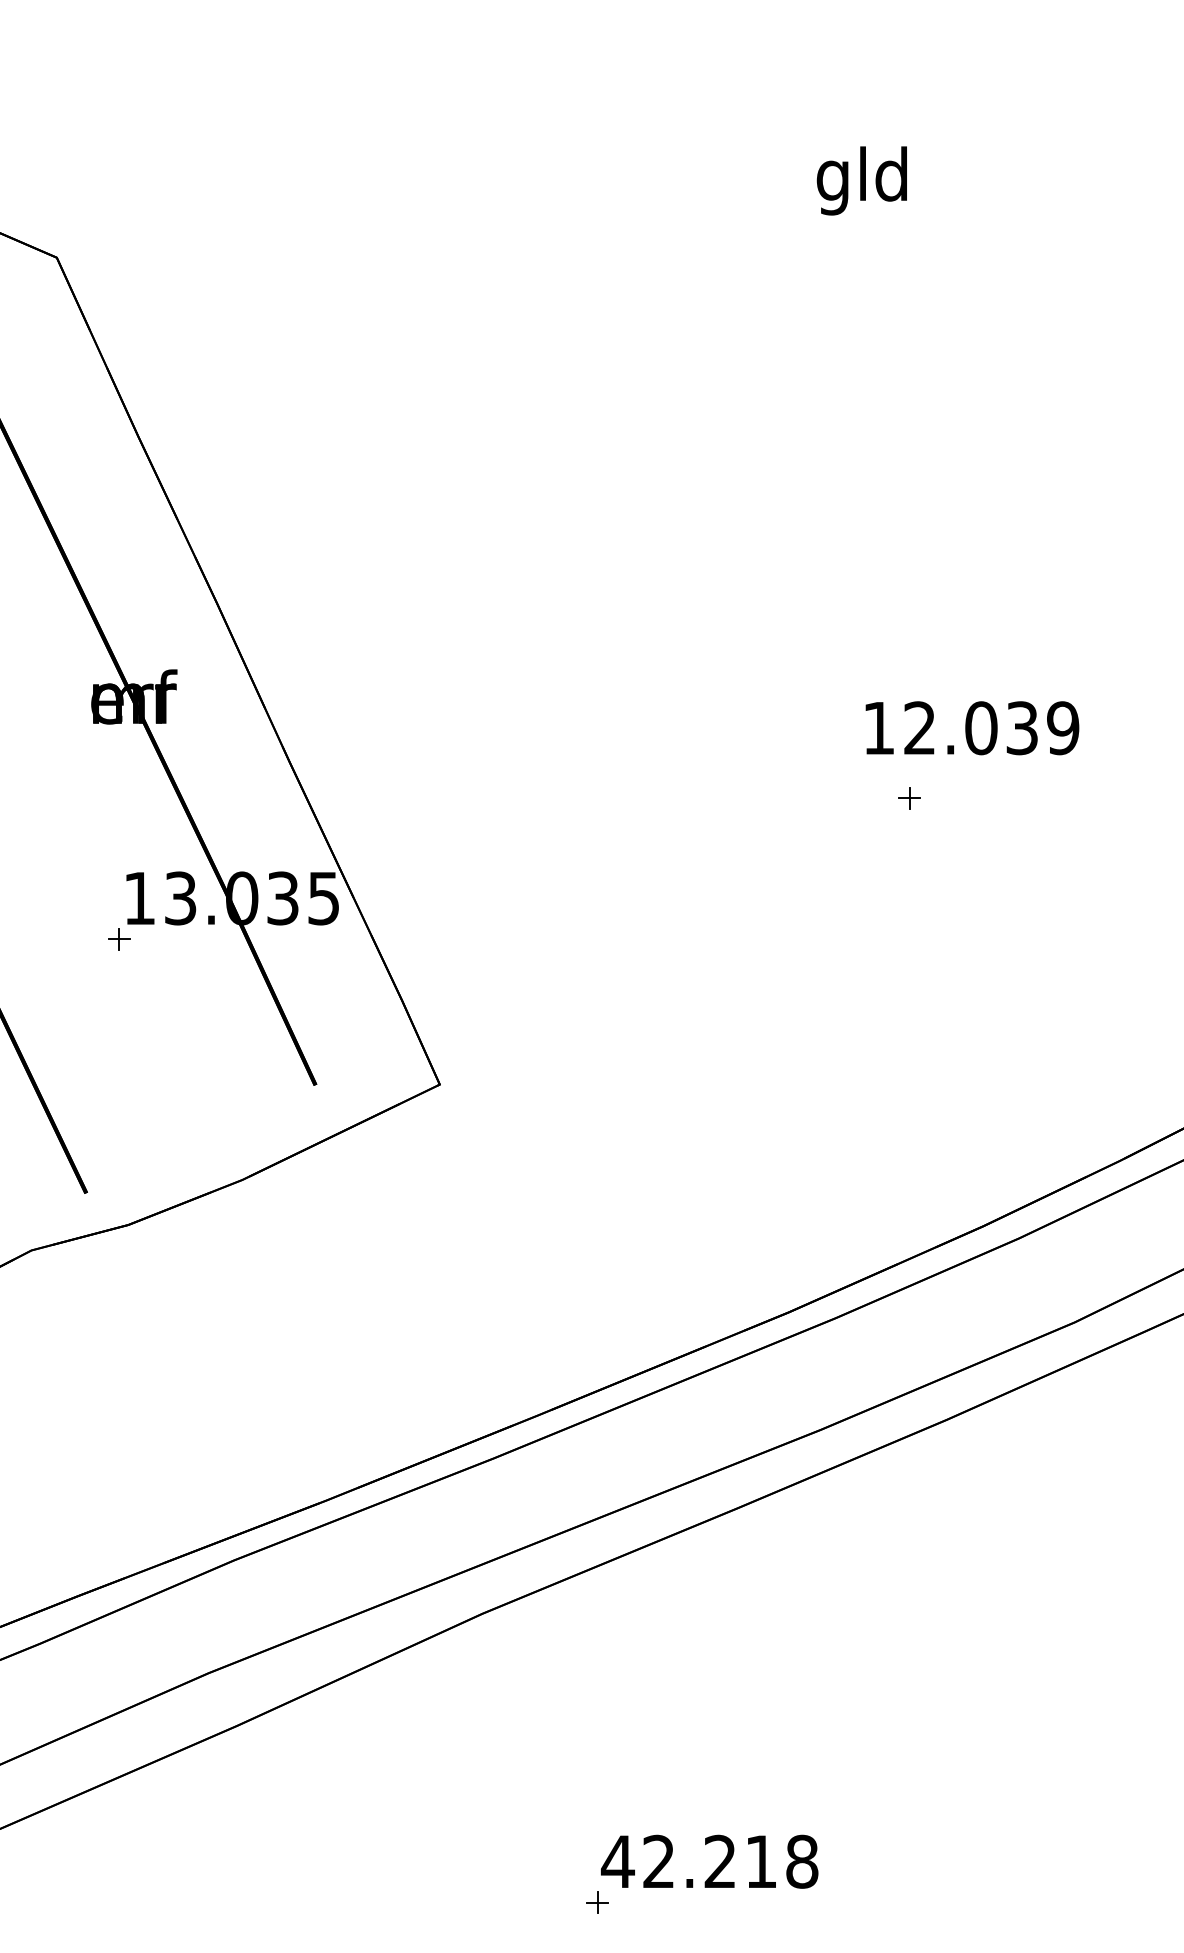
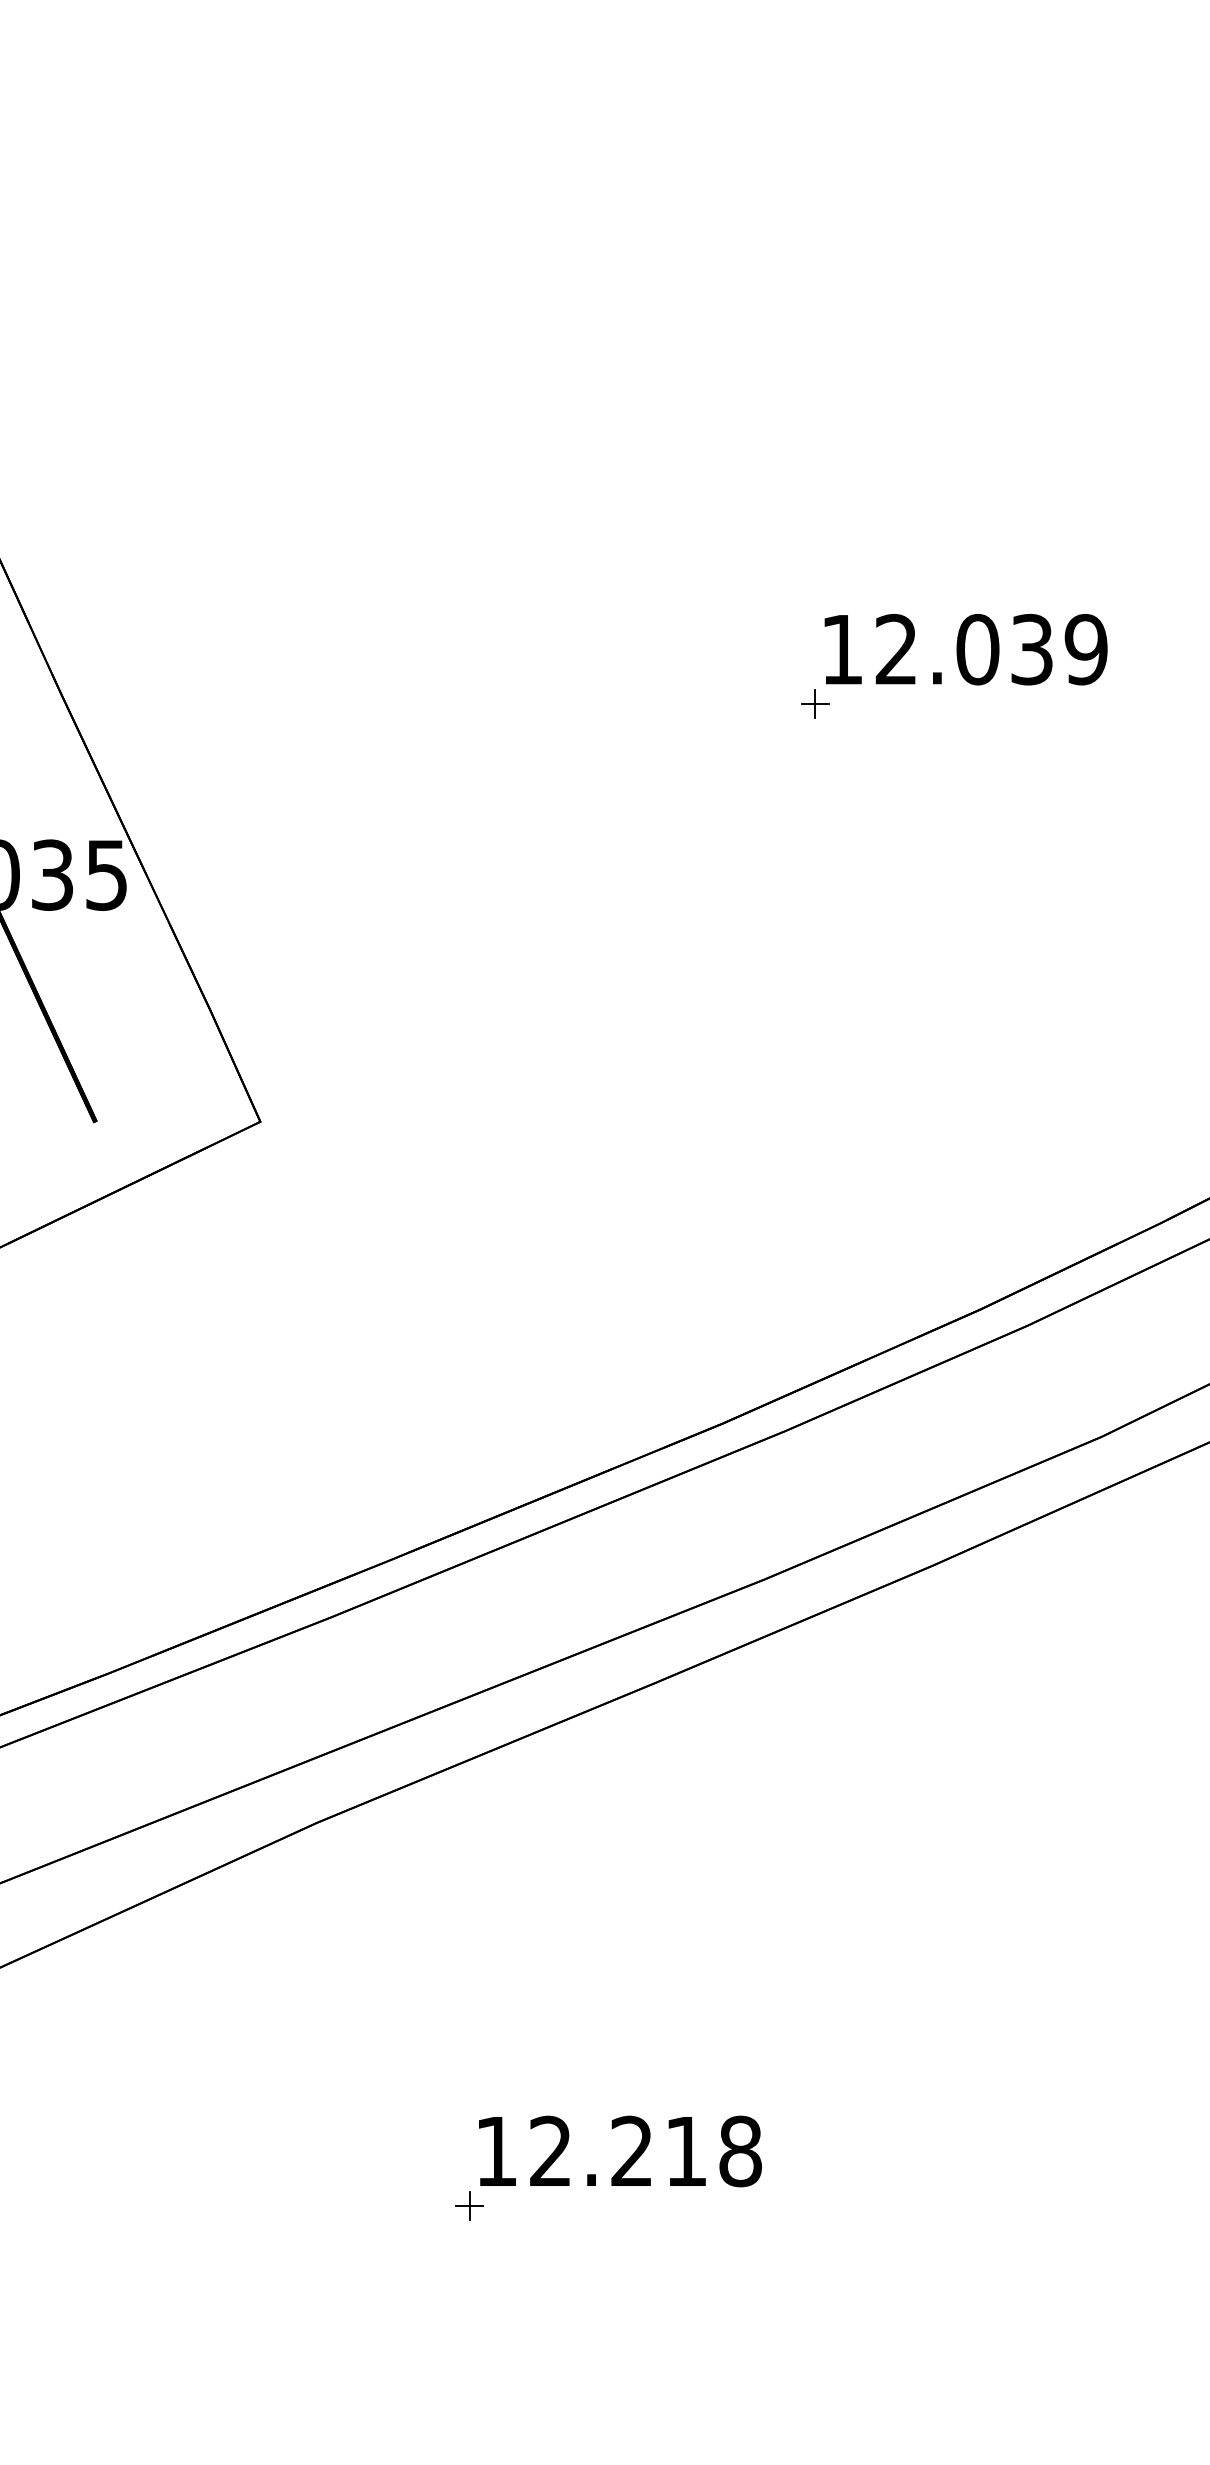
part: (909, 798) -> (815, 704), moved
text: (617, 1861) -> (495, 2151), 42.218 -> 12.218

